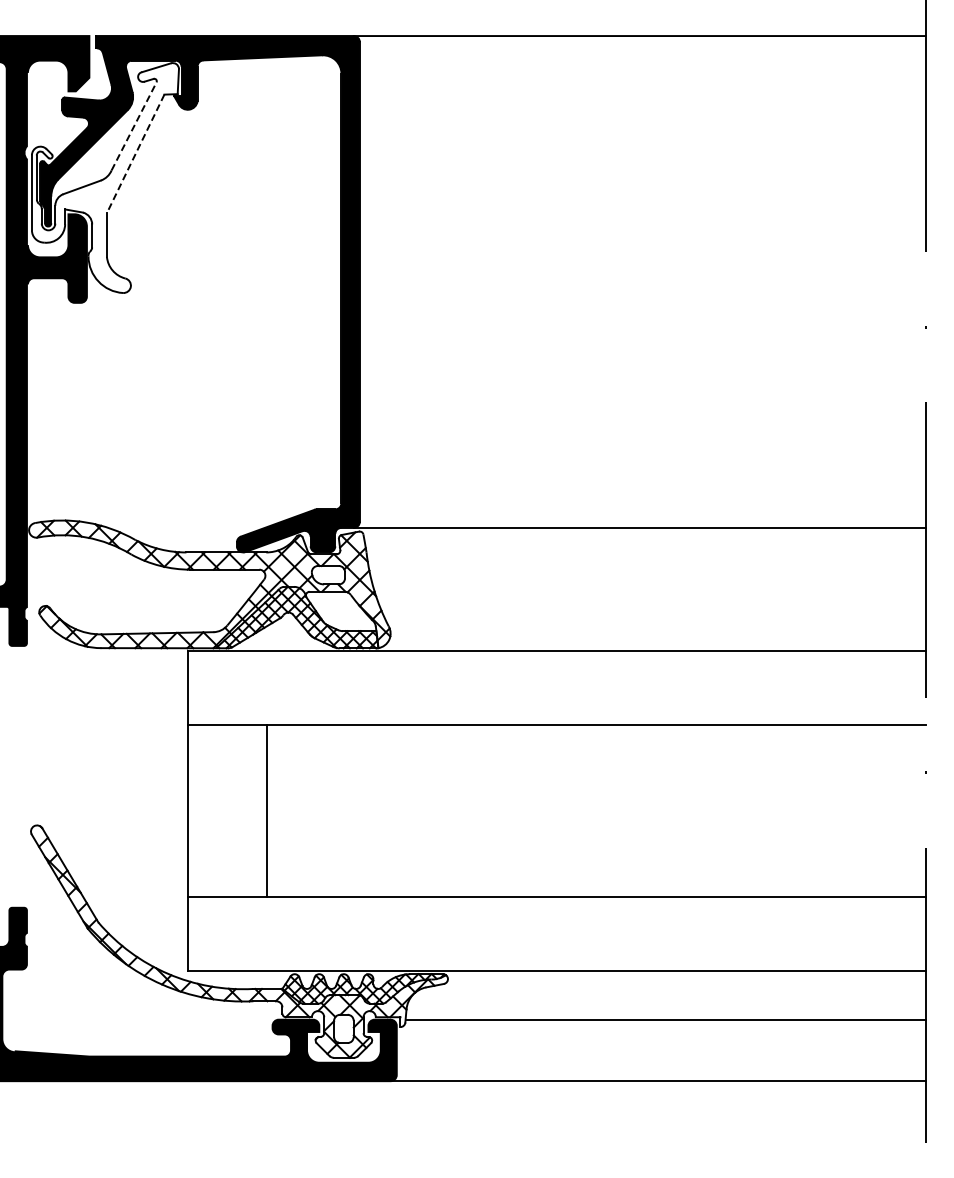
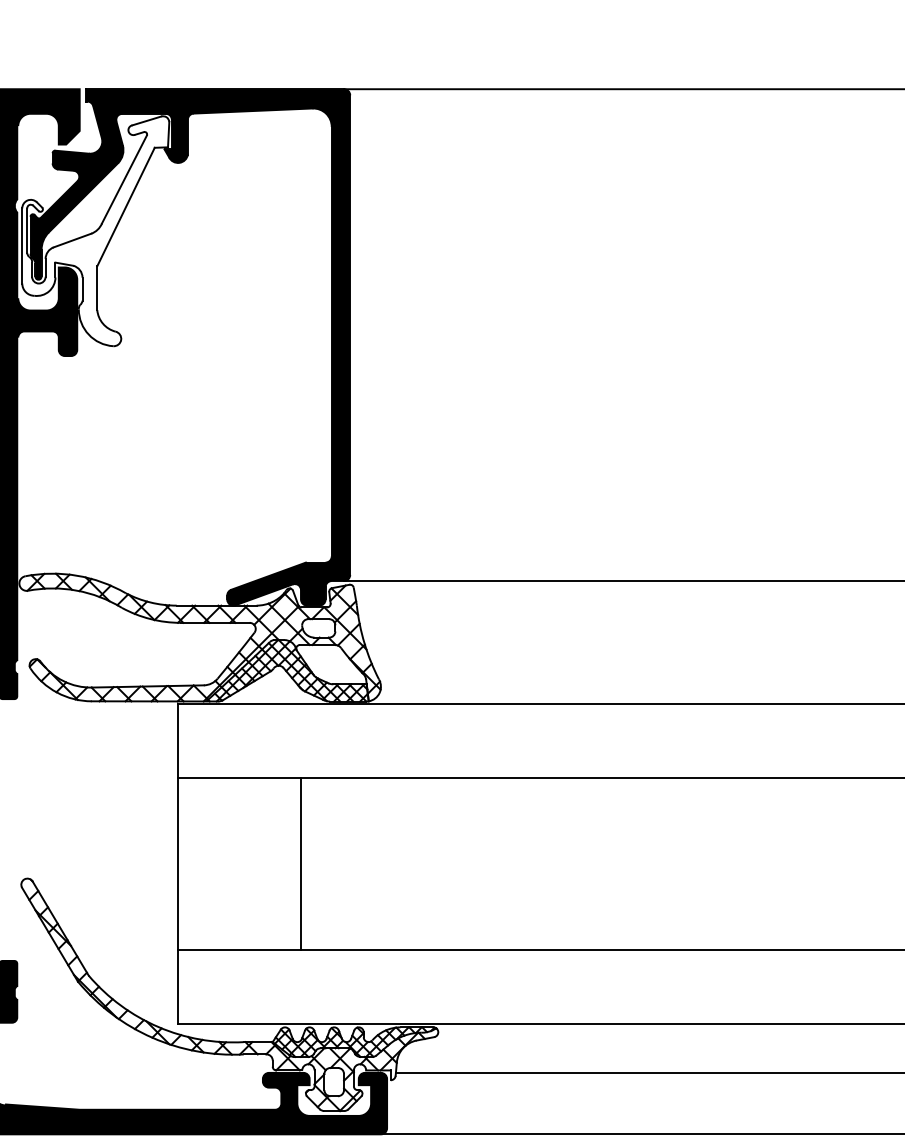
line: (134, 125) -> (124, 178), dashed -> solid
line: (135, 153) -> (125, 206), dashed -> solid
line: (266, 810) -> (300, 863), moved

